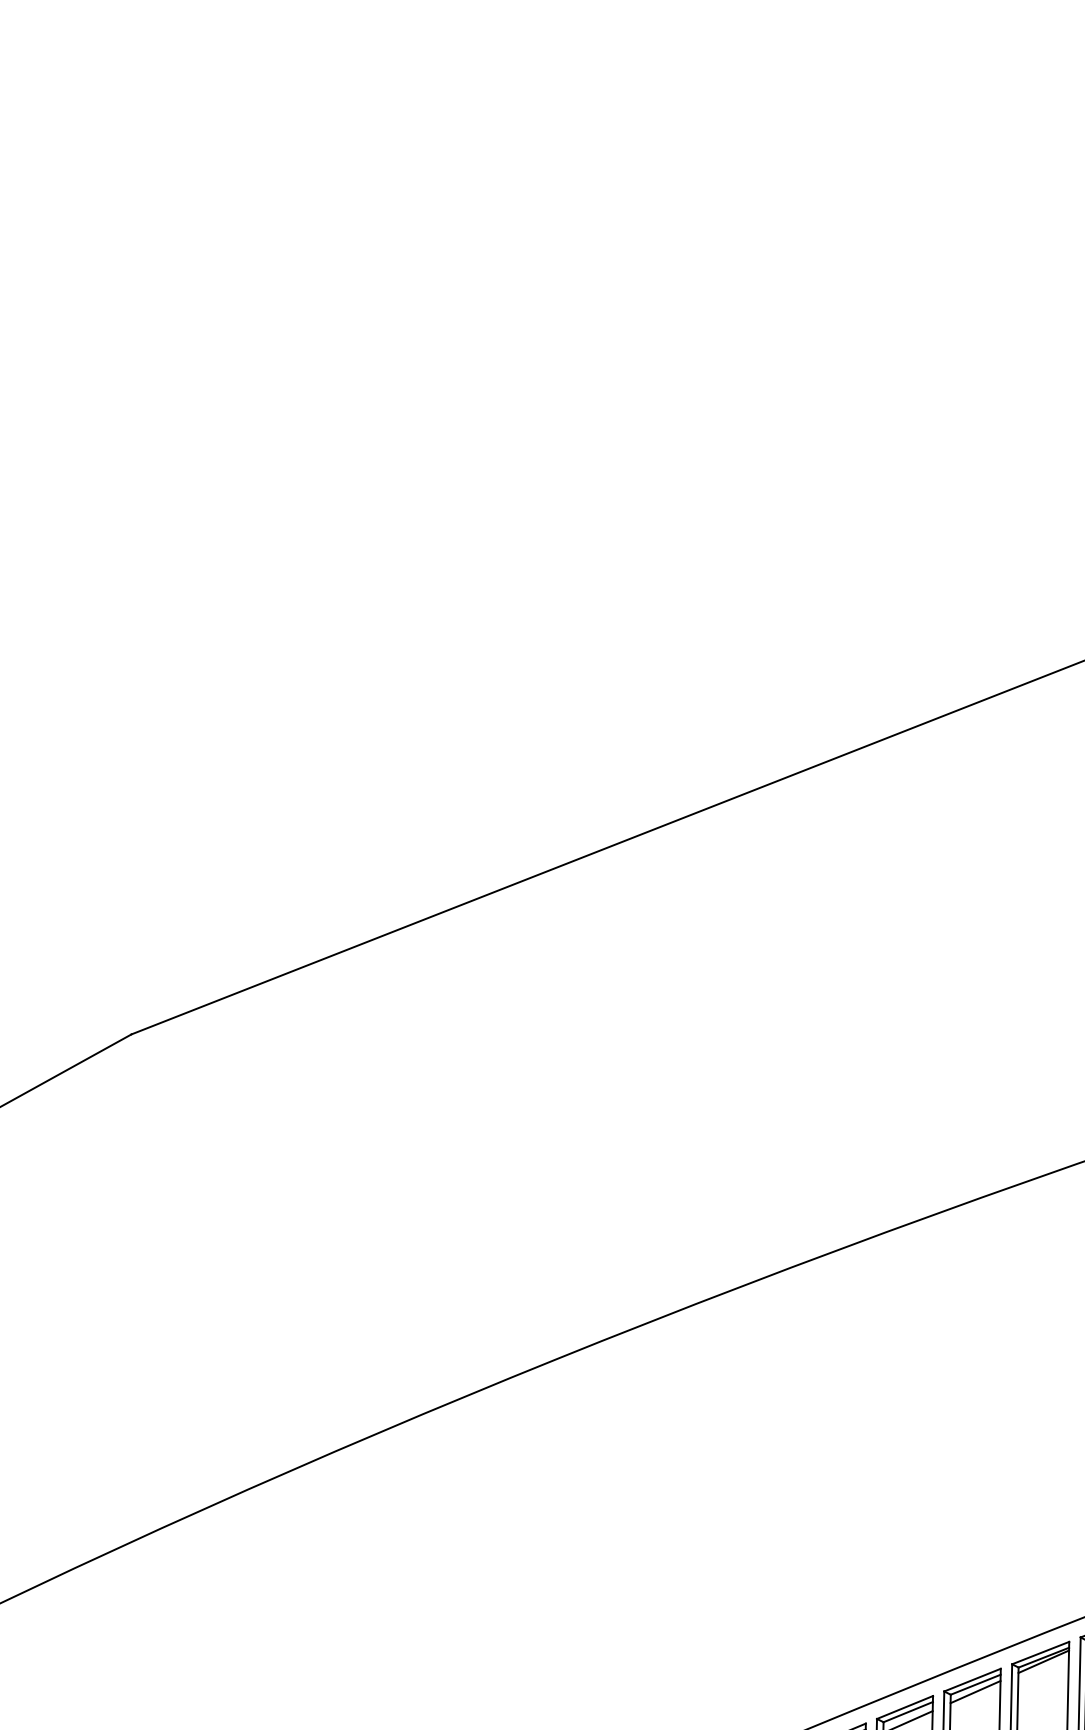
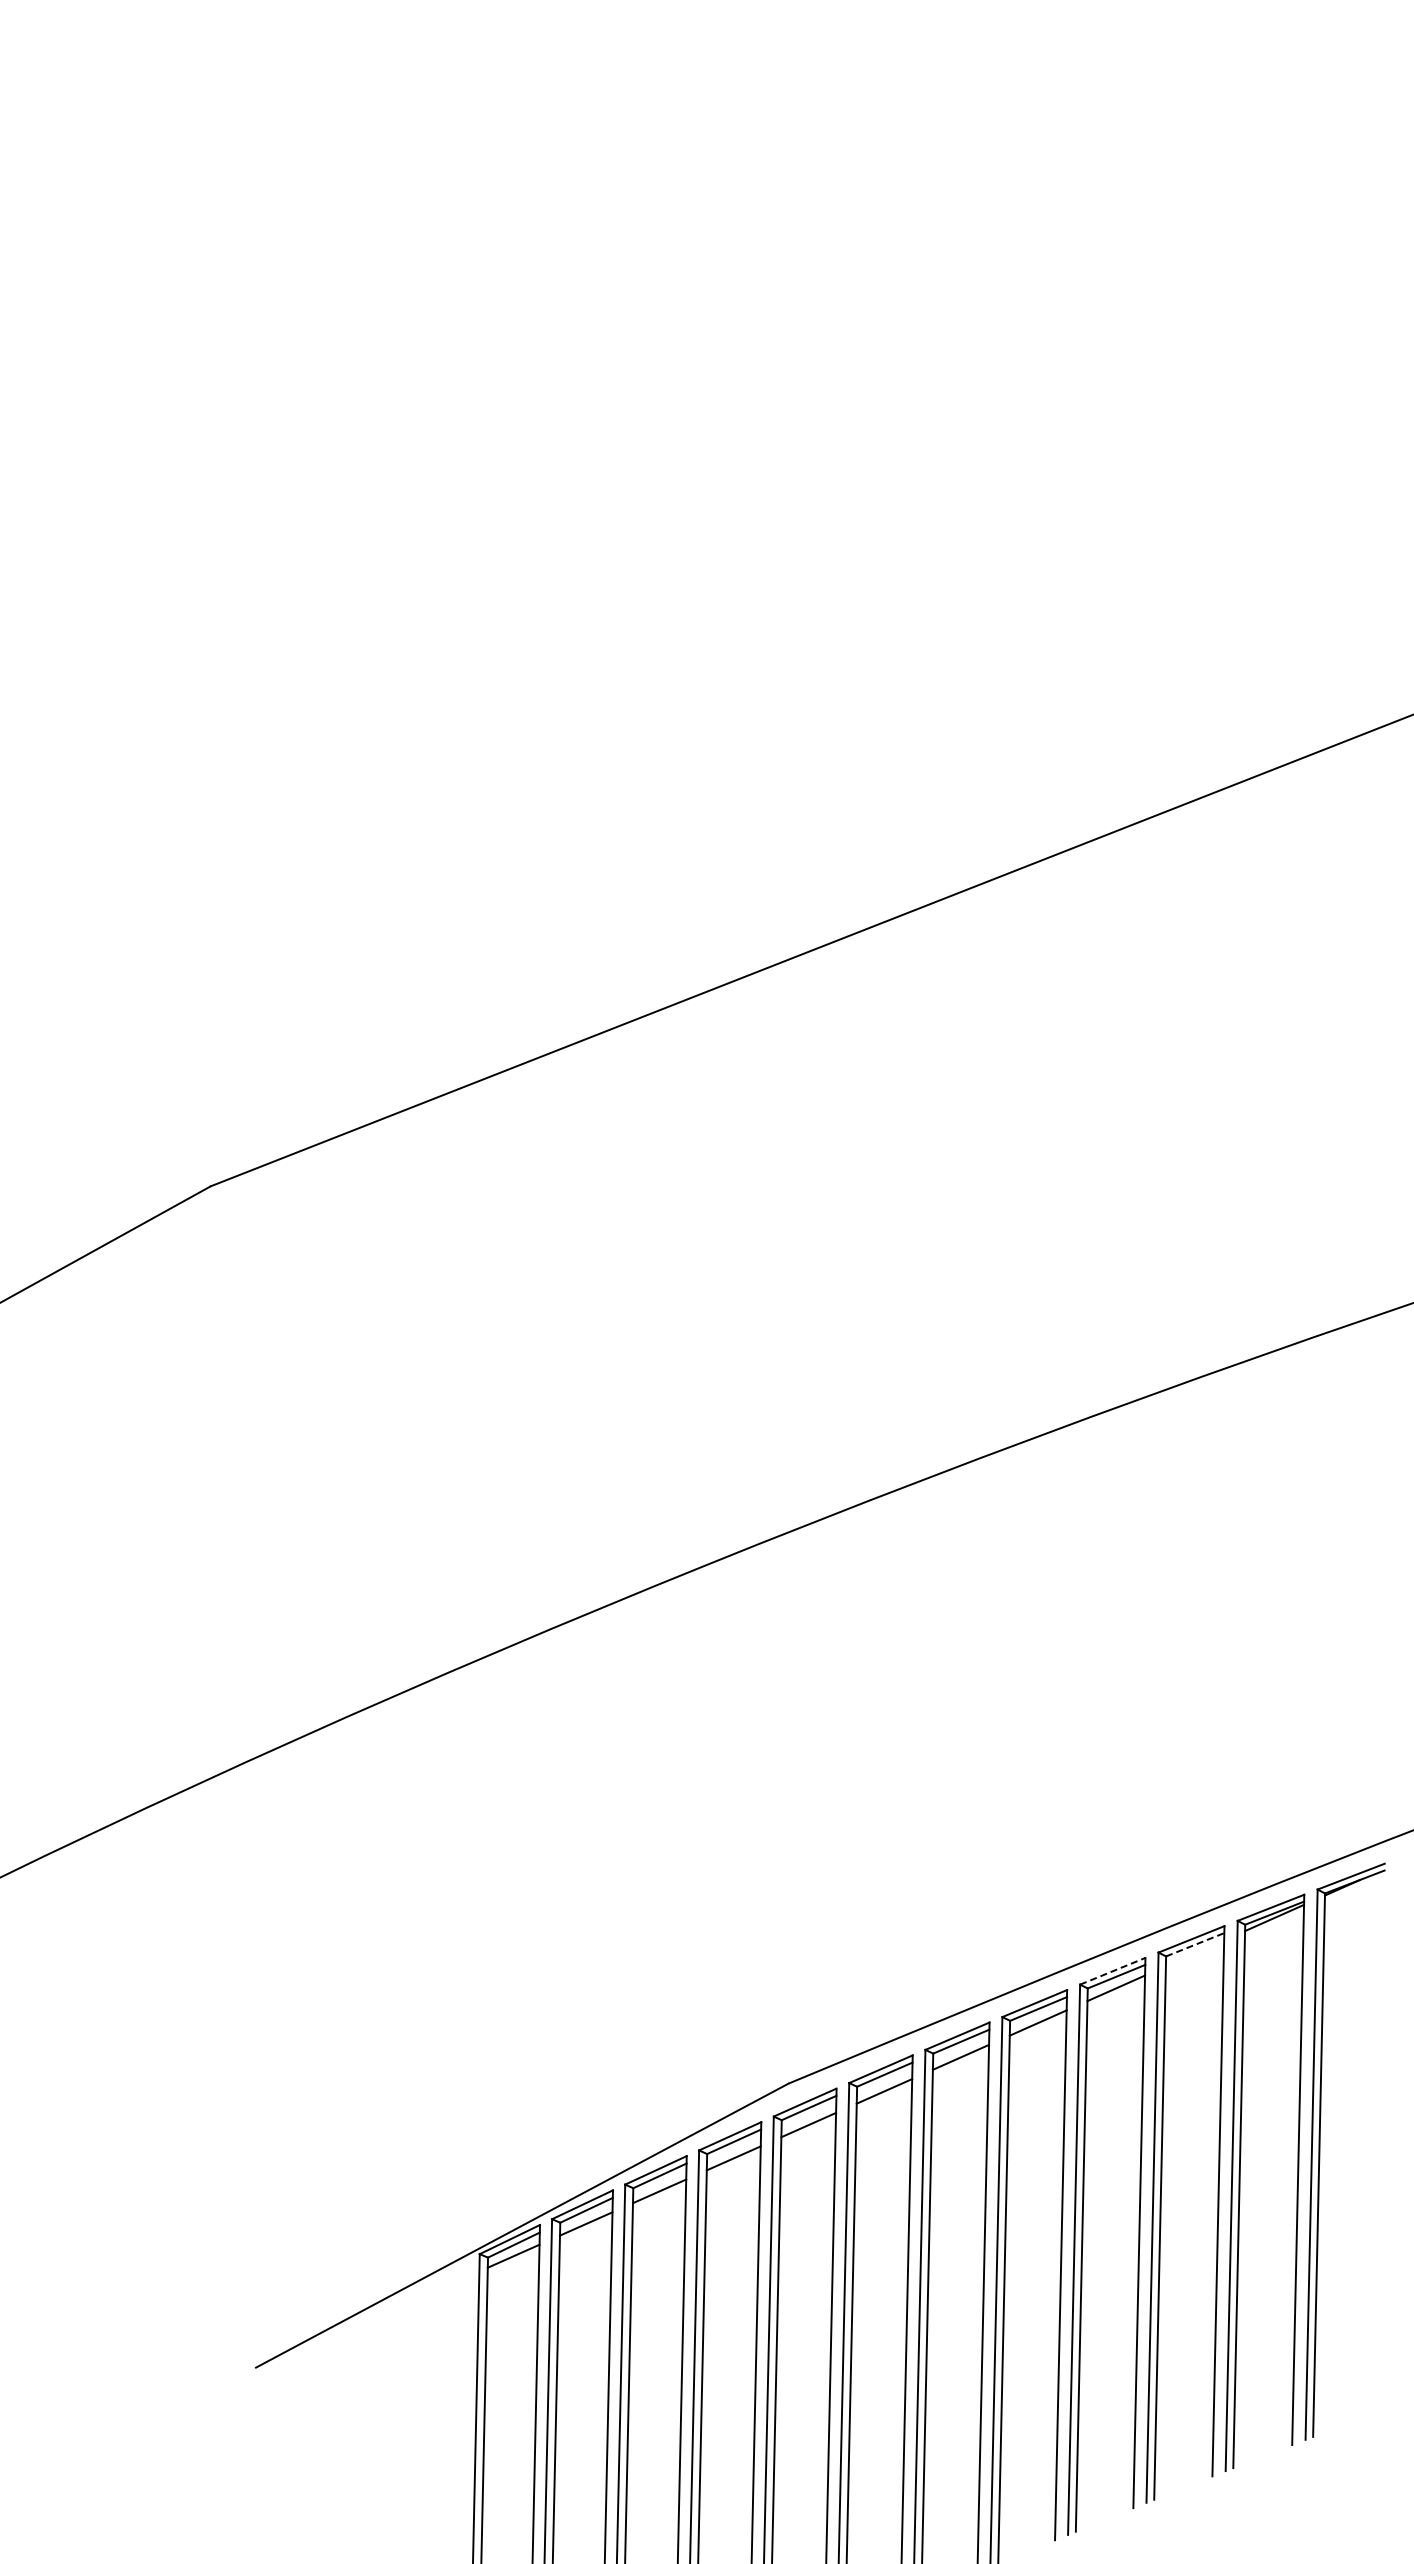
line: (975, 1684) -> (1195, 1944), solid -> dashed
line: (975, 1692) -> (1194, 1953), removed
line: (905, 1707) -> (1113, 1971), solid -> dashed

